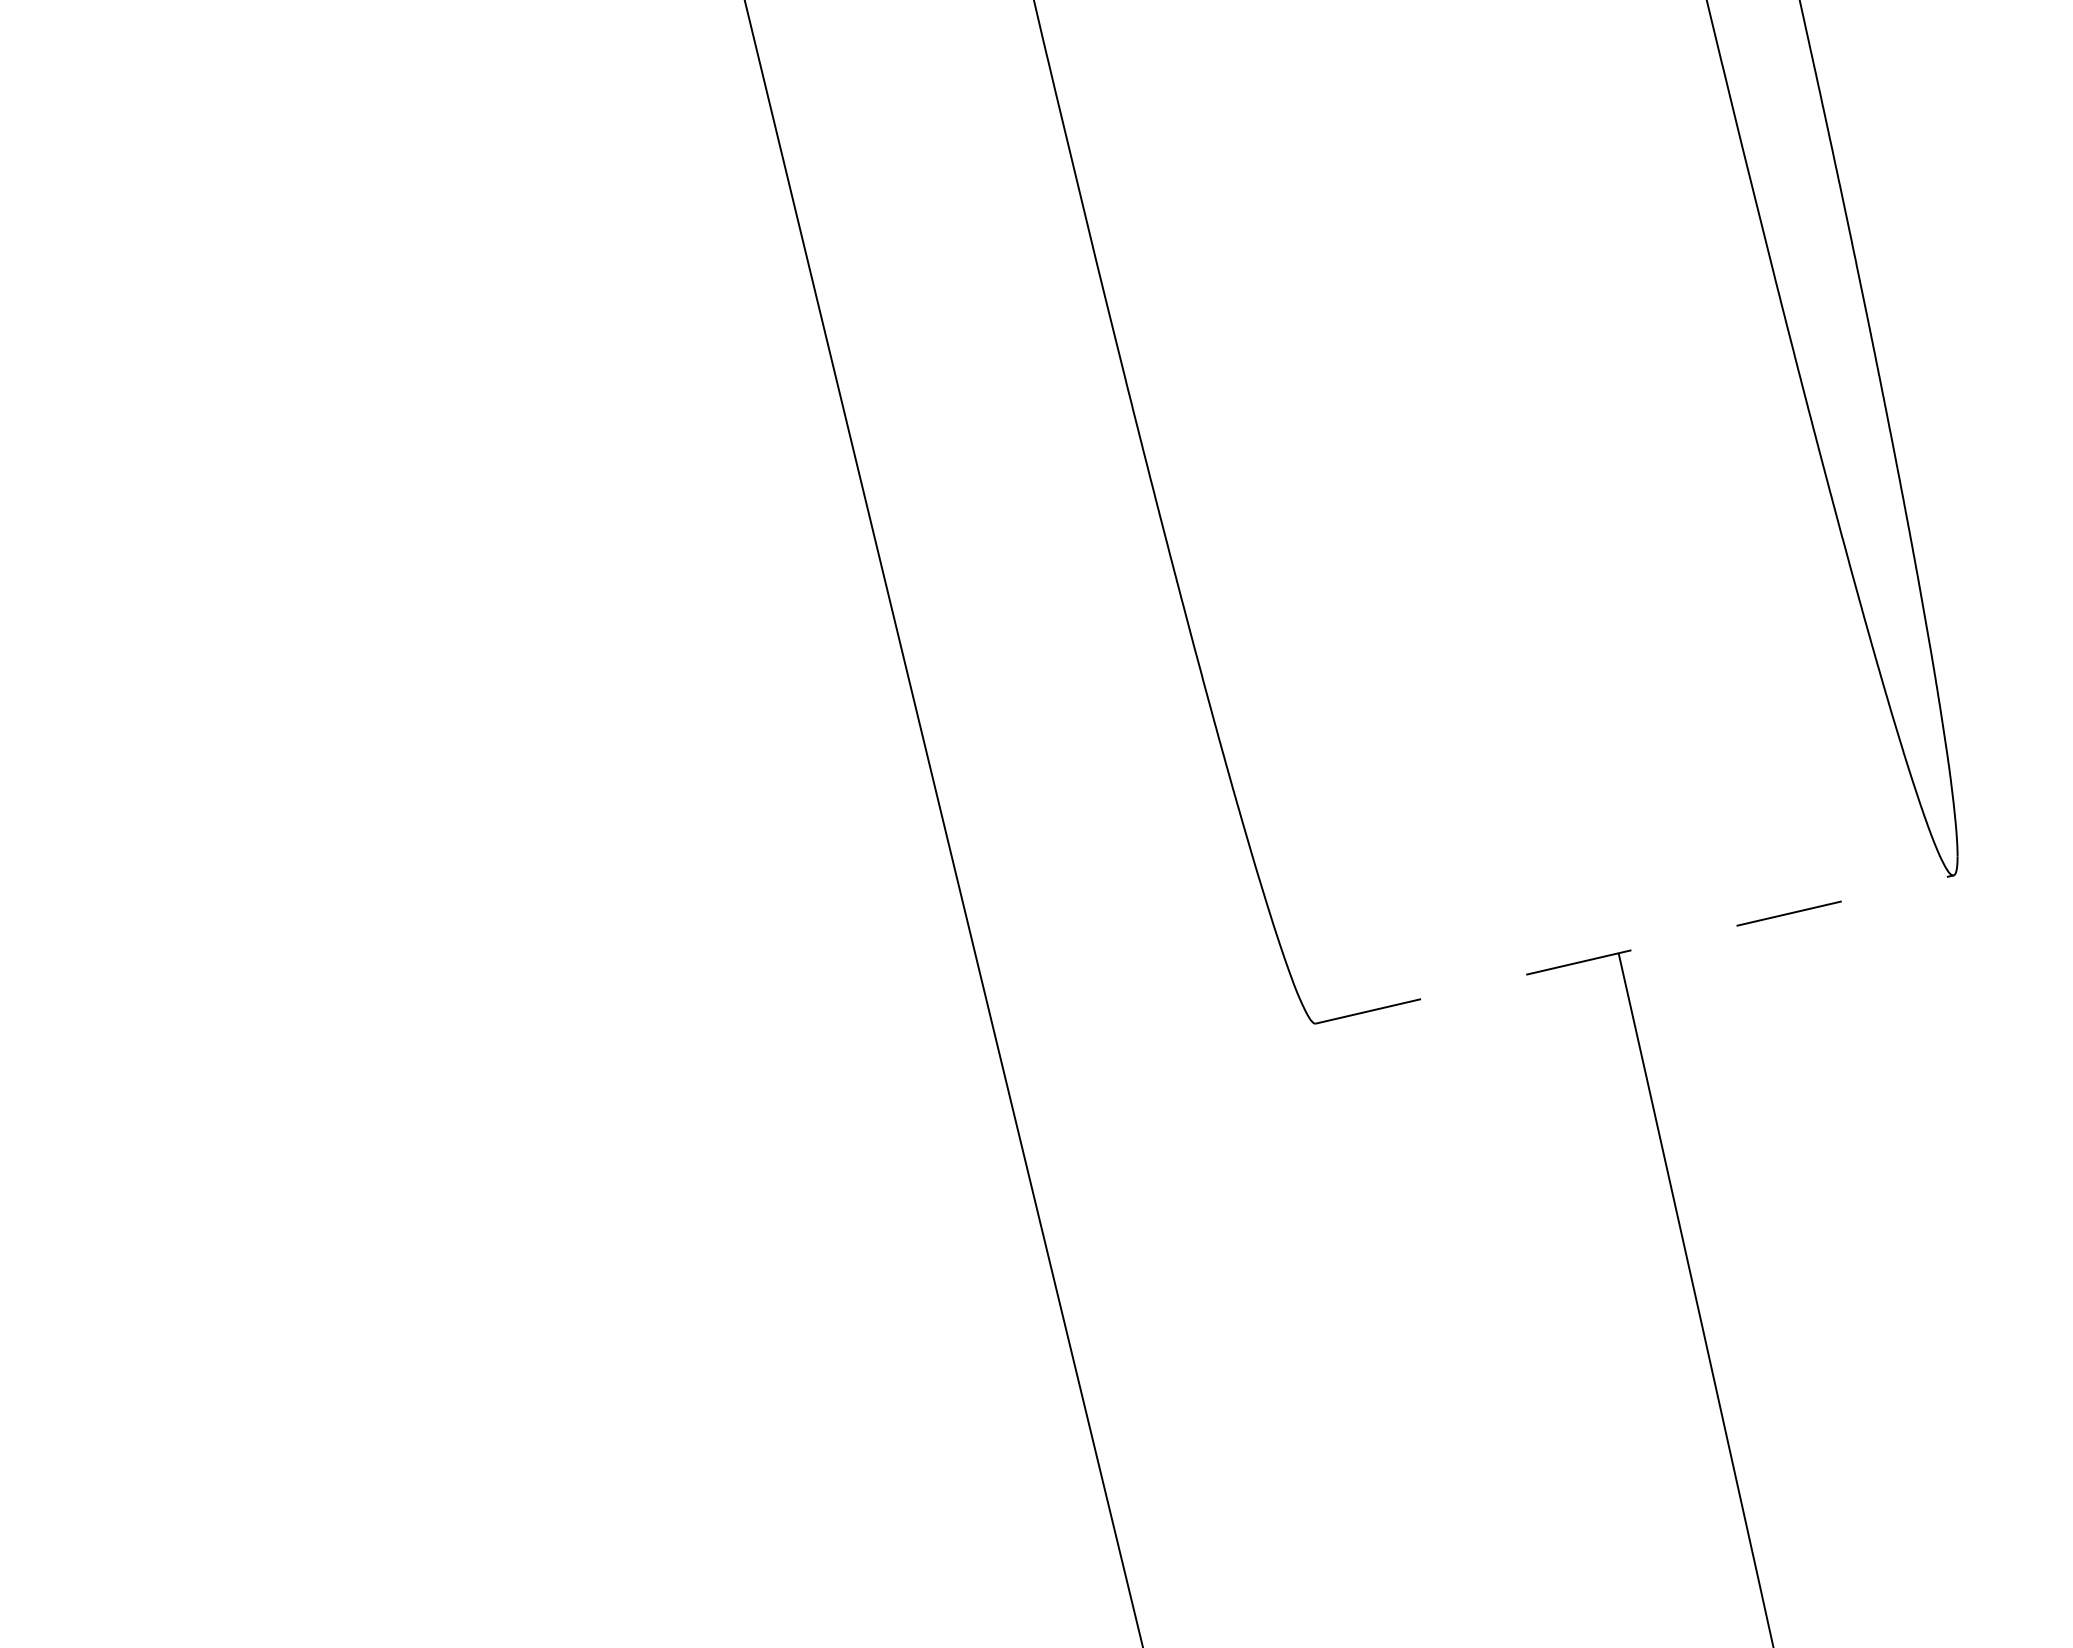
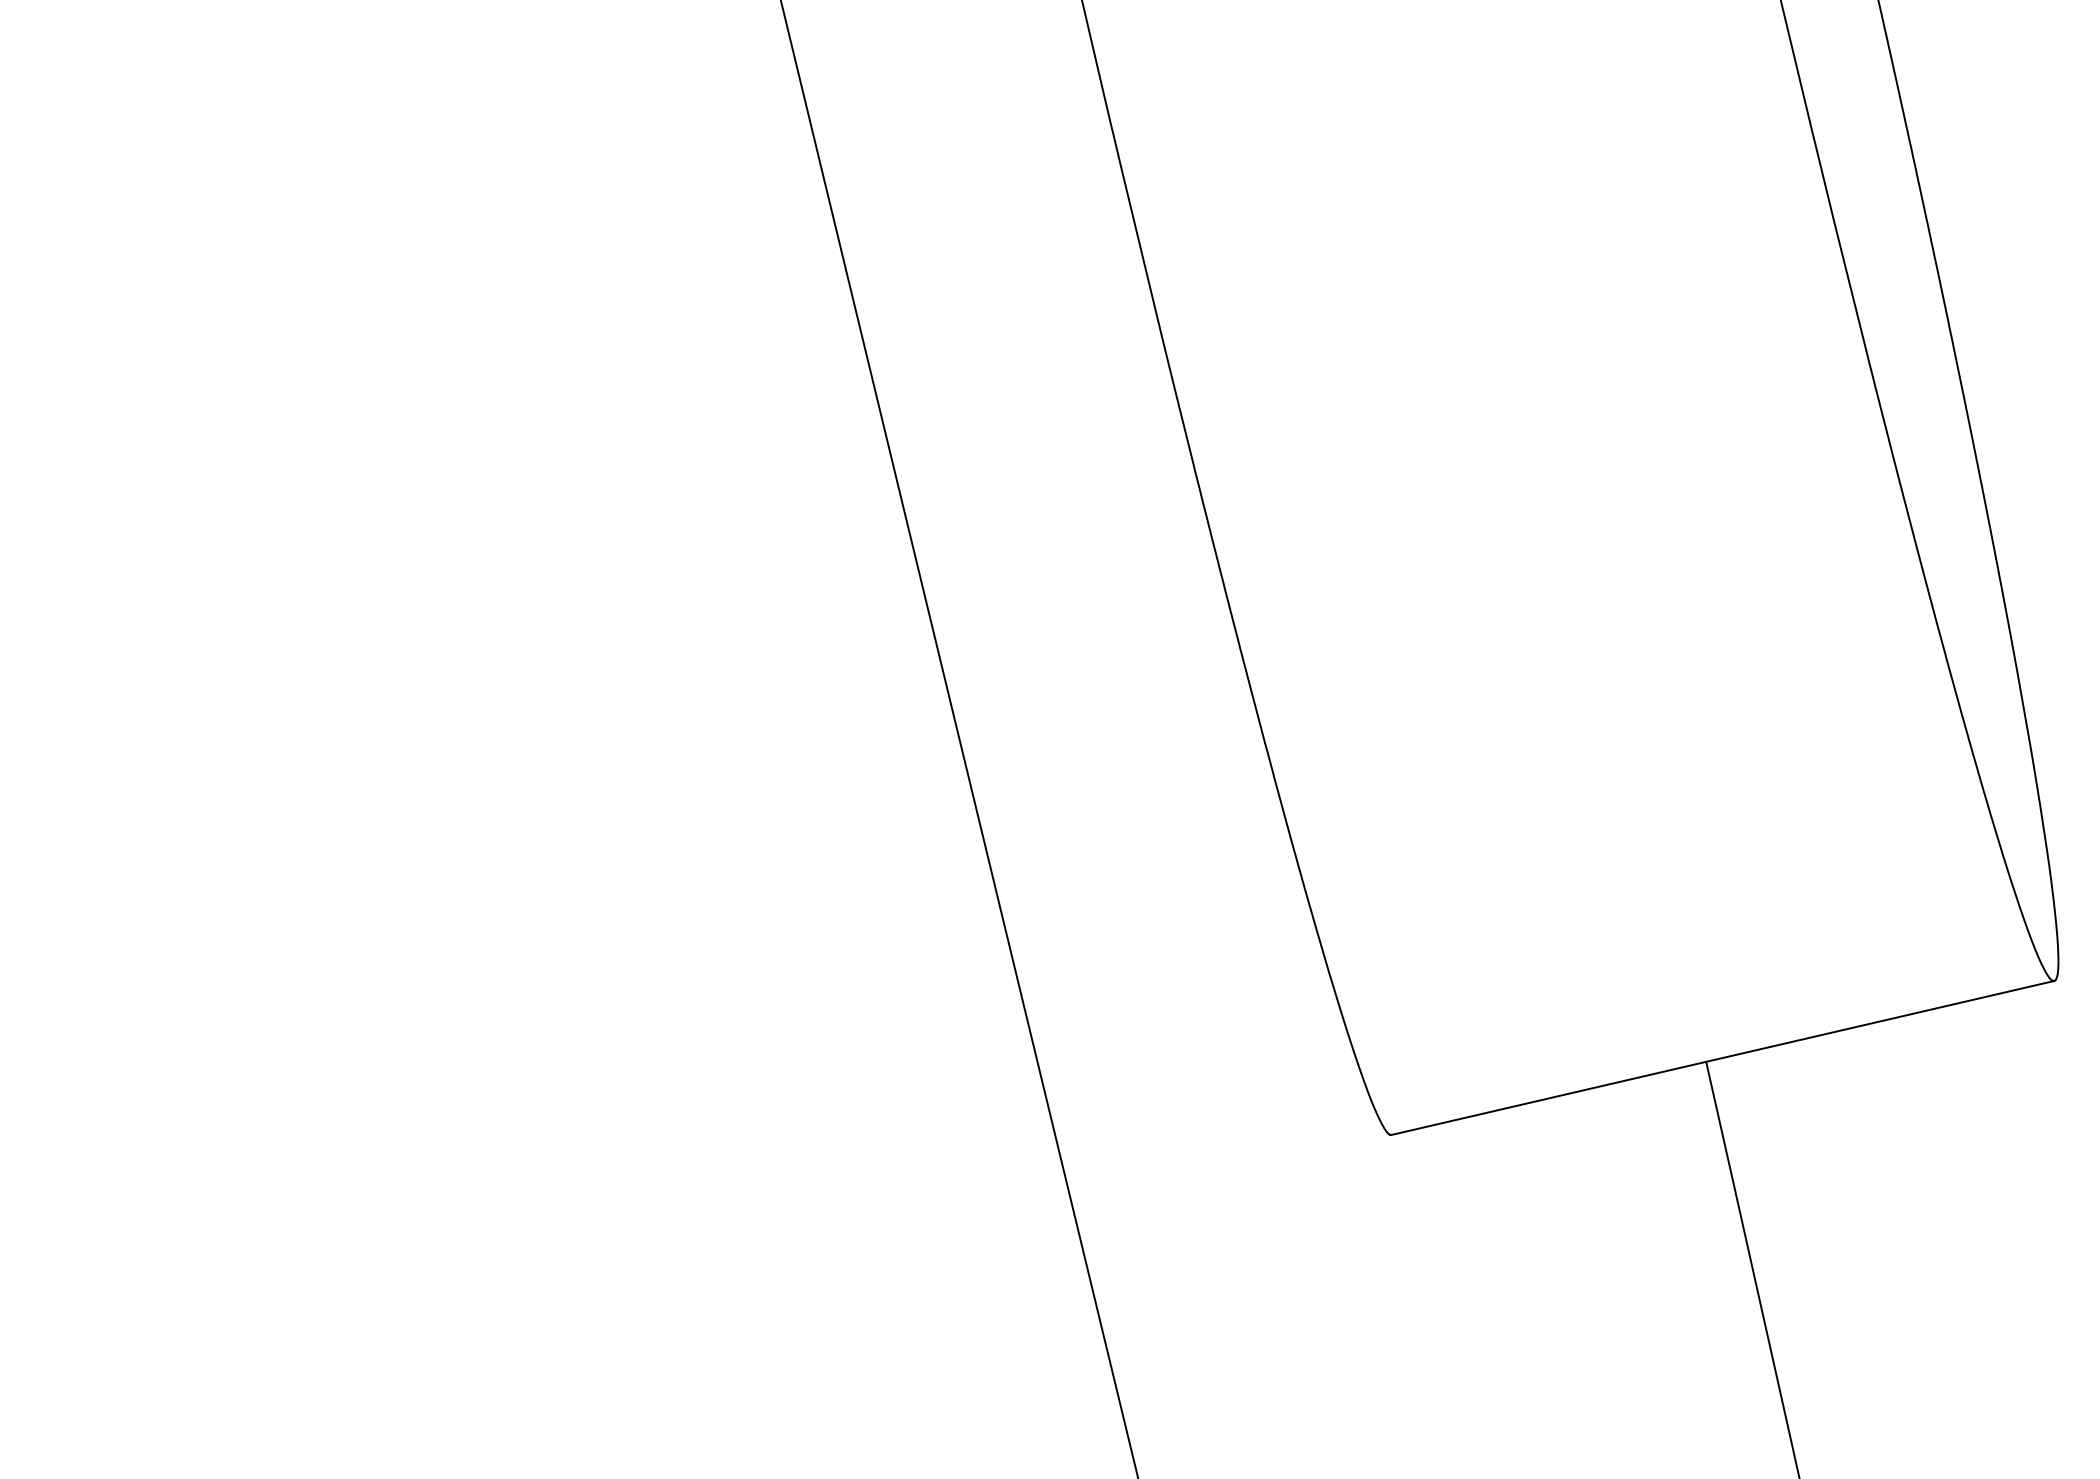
line: (1635, 949) -> (1723, 1057), dashed -> solid

